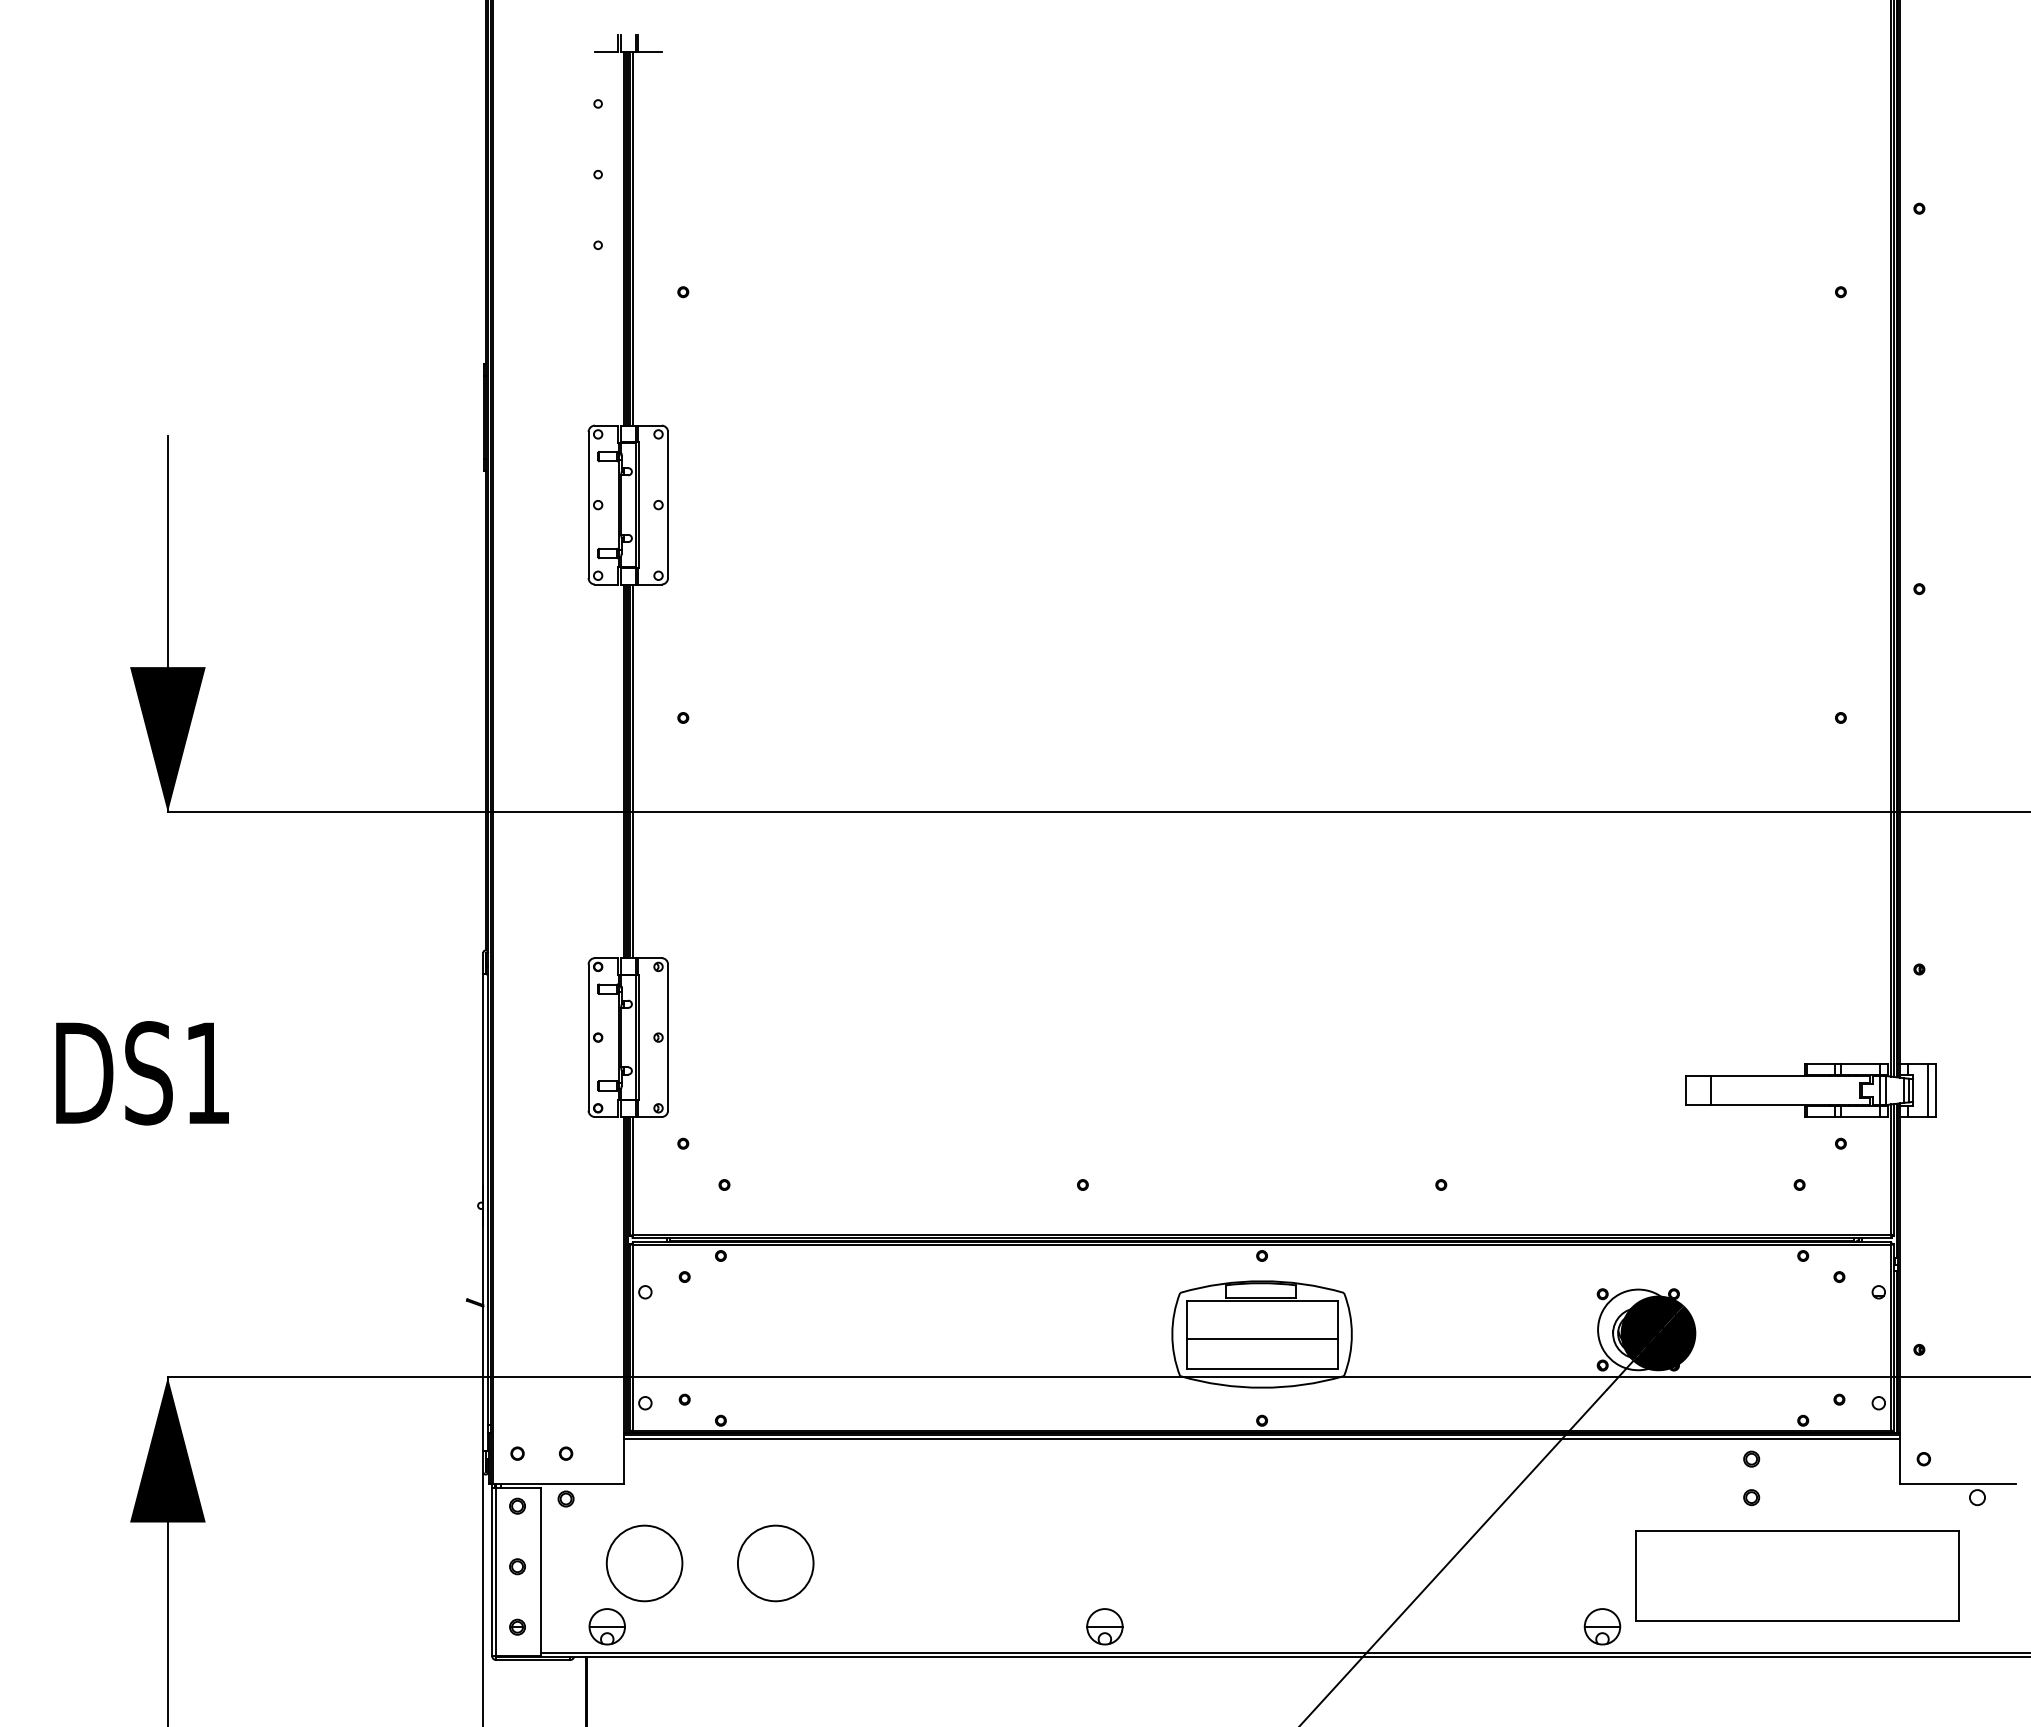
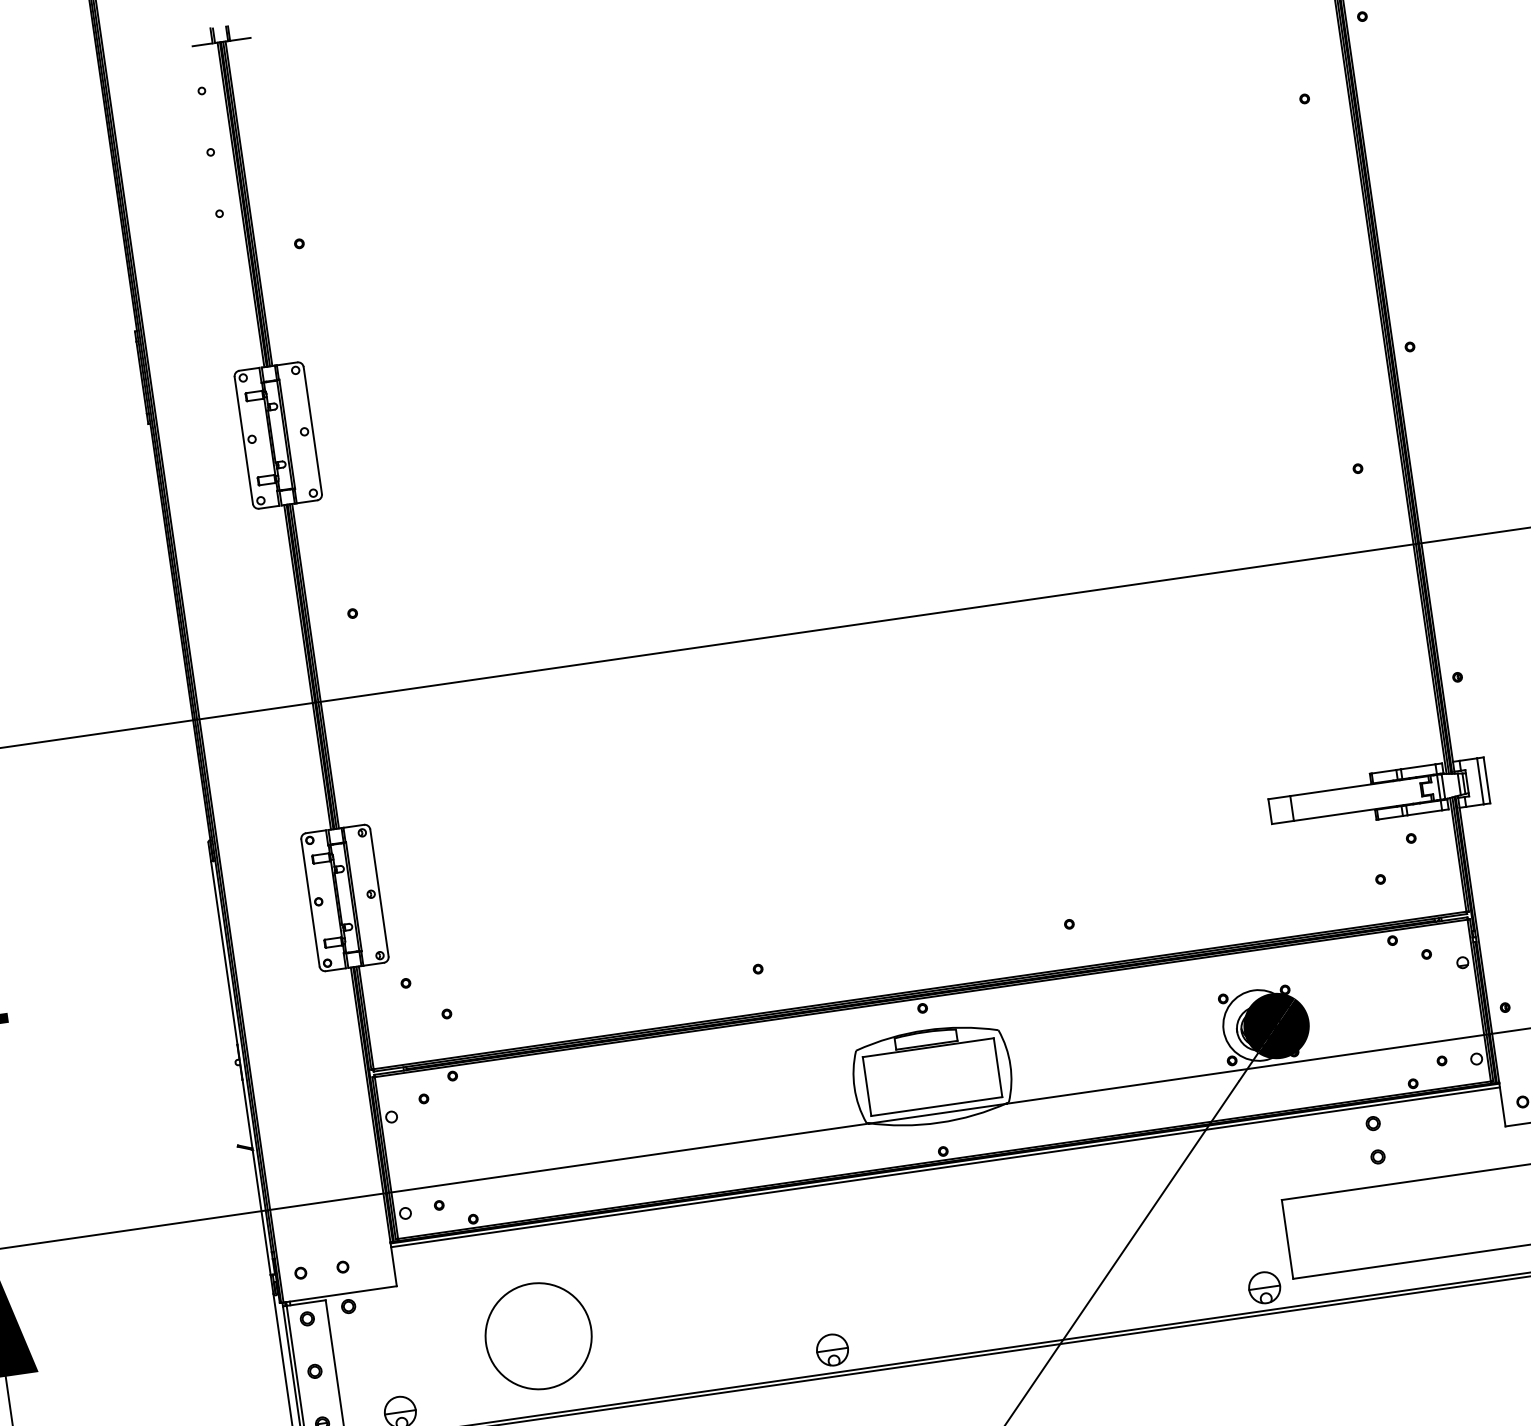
line: (1261, 1338) -> (932, 1080), removed
circle: (644, 1563) -> (424, 1352), removed
circle: (775, 1563) -> (538, 1336), size x1.6

